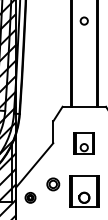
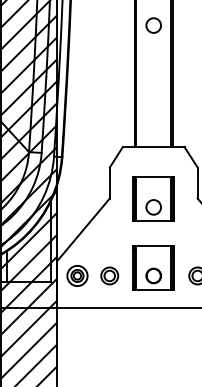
circle: (84, 21) -> (153, 25), size x1.43
part: (84, 143) -> (153, 198), size x1.43
part: (53, 184) -> (109, 275), moved
part: (30, 197) -> (77, 275), size x1.43

